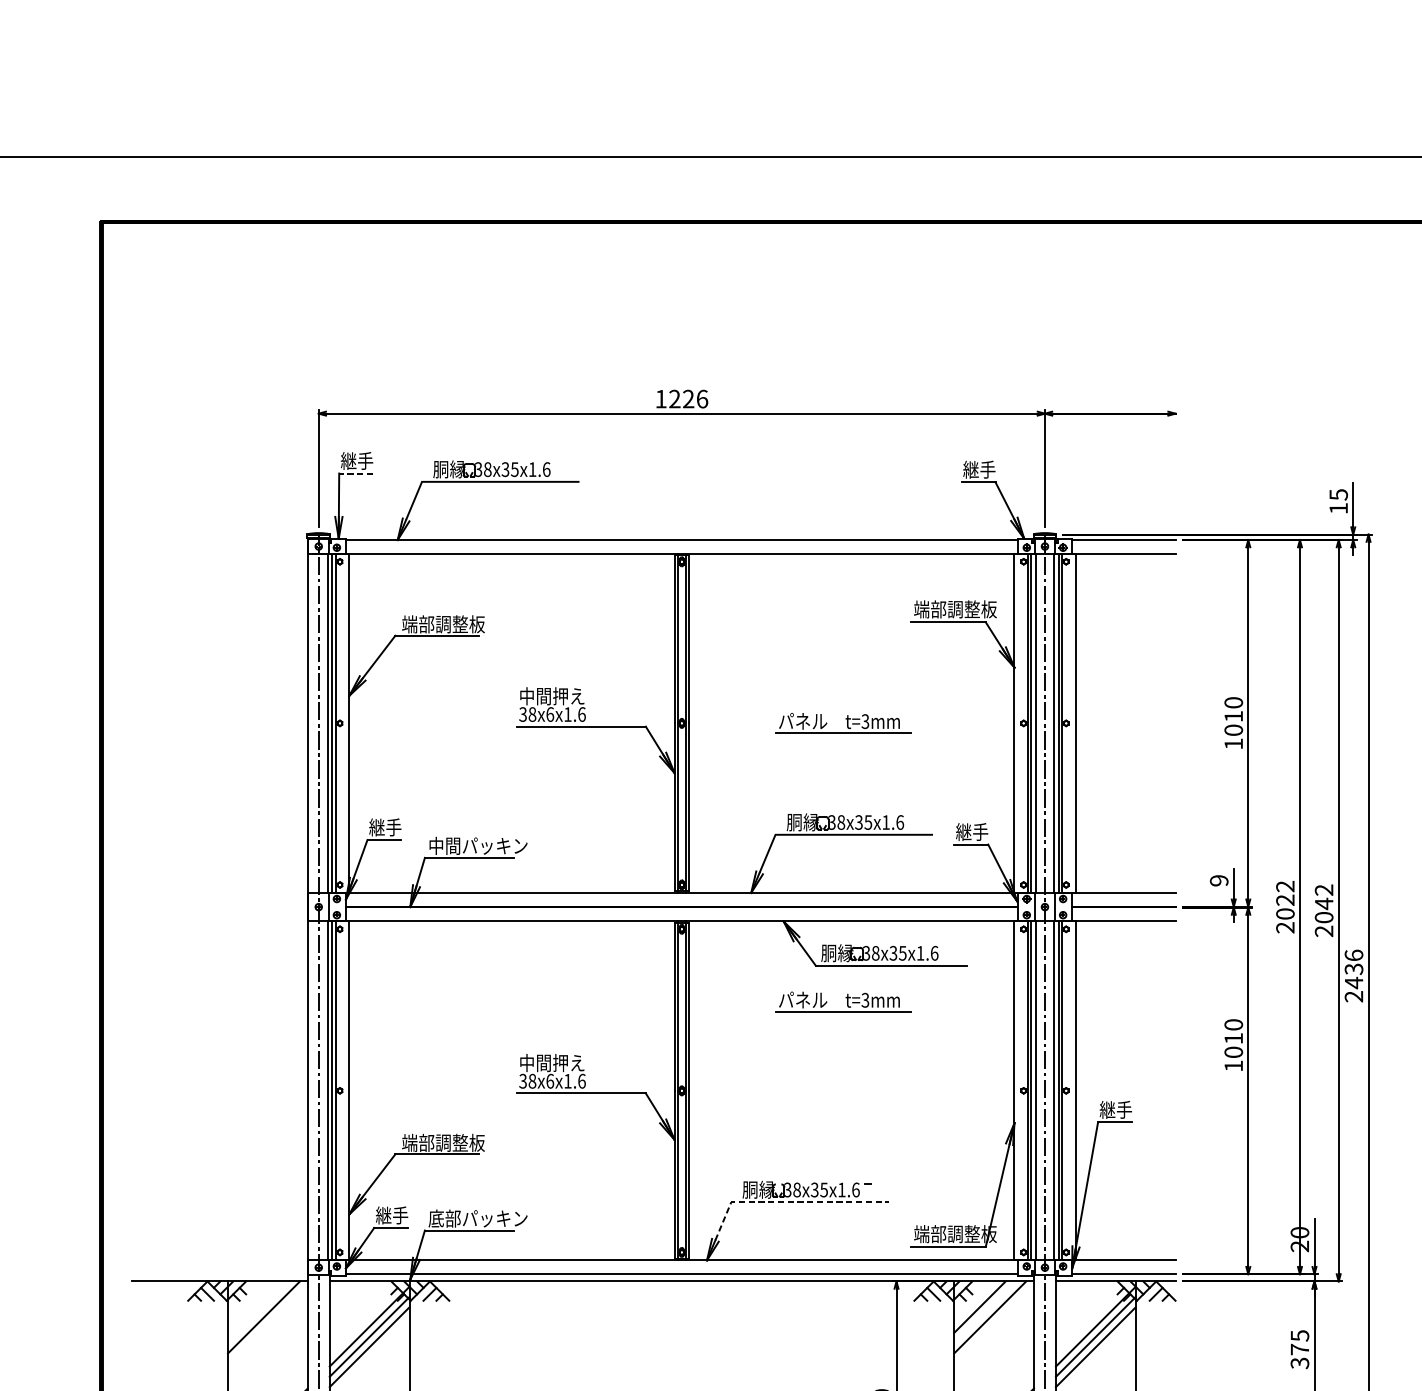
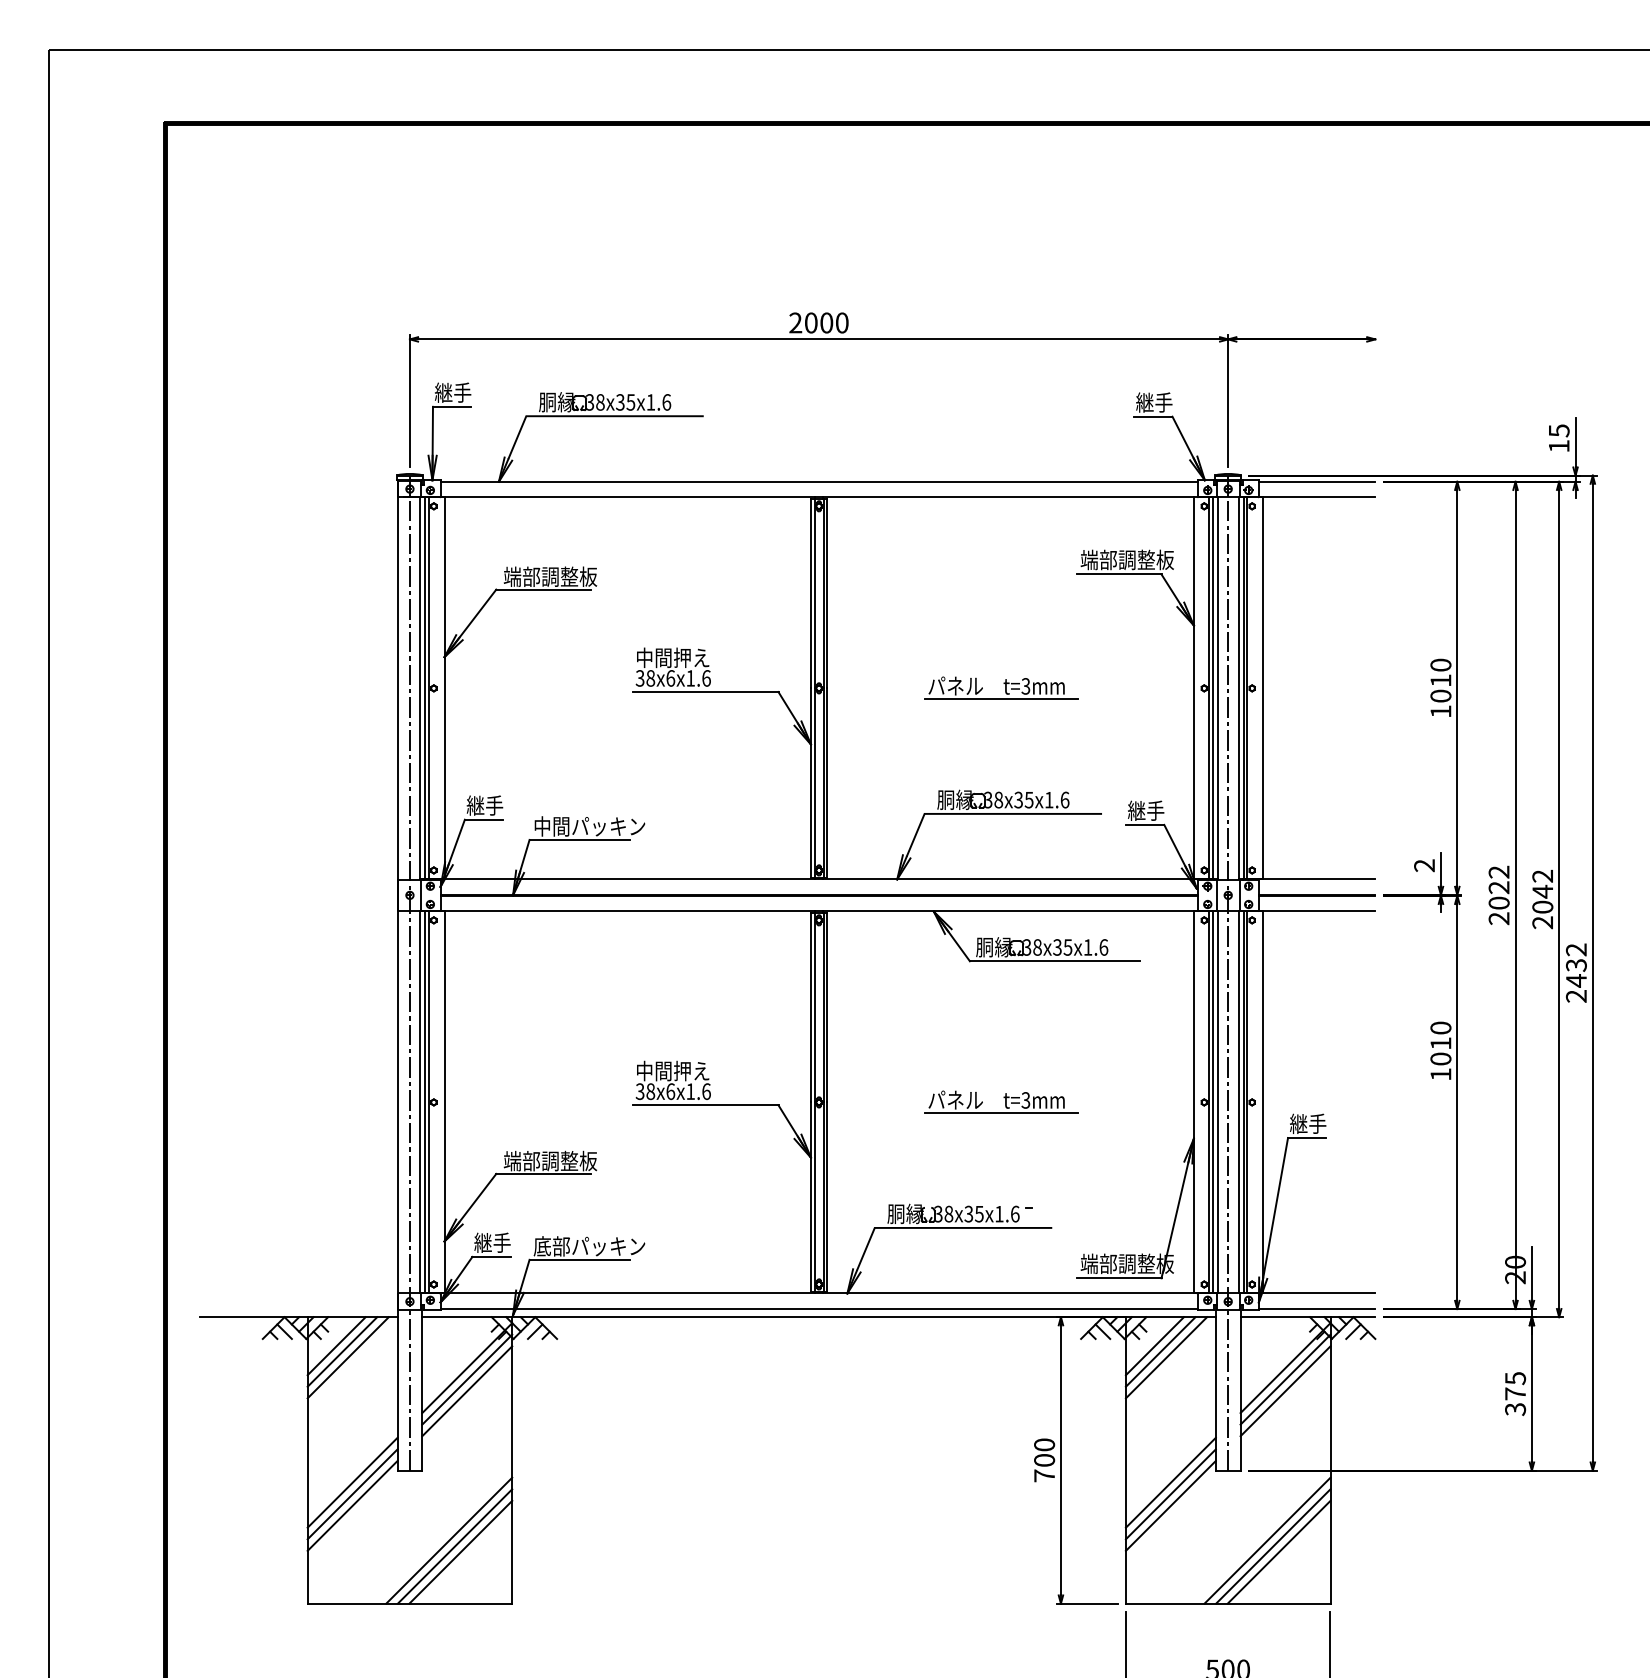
text: (681, 398) -> (818, 322), 1226 -> 2000
line: (355, 473) -> (451, 406), dashed -> solid
text: (1219, 880) -> (1424, 865), 9 -> 2
text: (1353, 955) -> (1575, 949), 2436 -> 2432
part: (843, 1001) -> (1001, 1101), moved
line: (788, 1201) -> (939, 1227), dashed -> solid
line: (253, 1307) -> (336, 1346), added
line: (258, 1311) -> (342, 1351), added
line: (984, 1311) -> (1160, 1351), added

